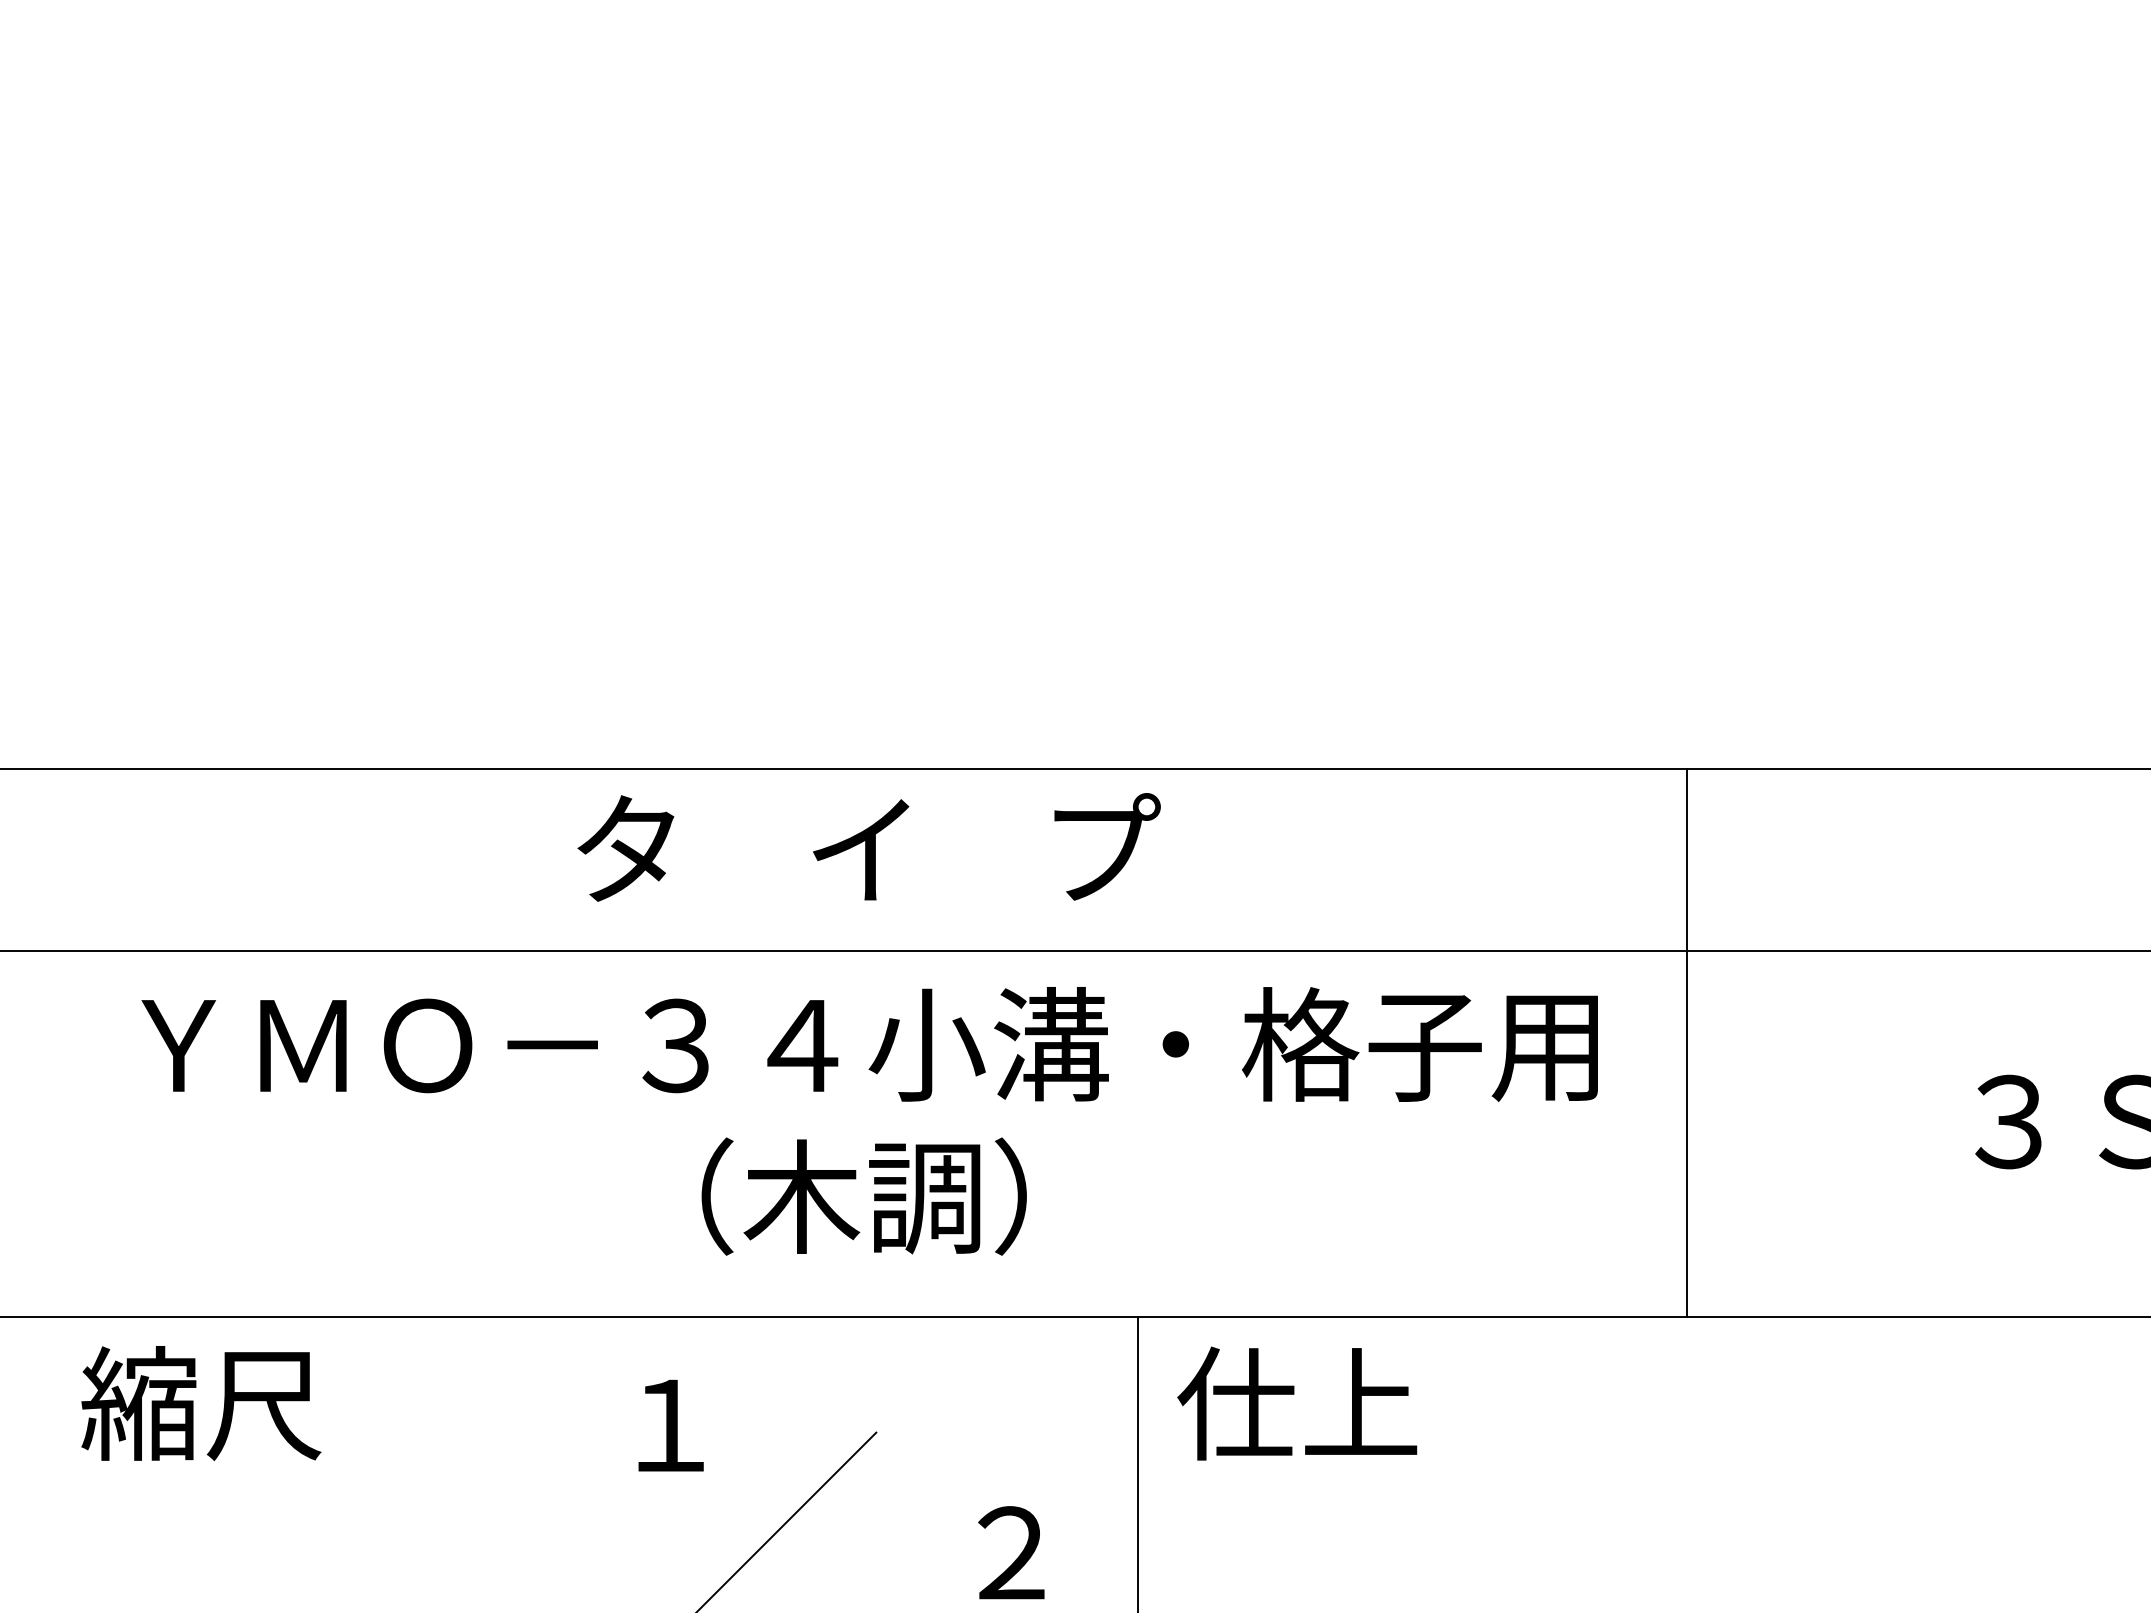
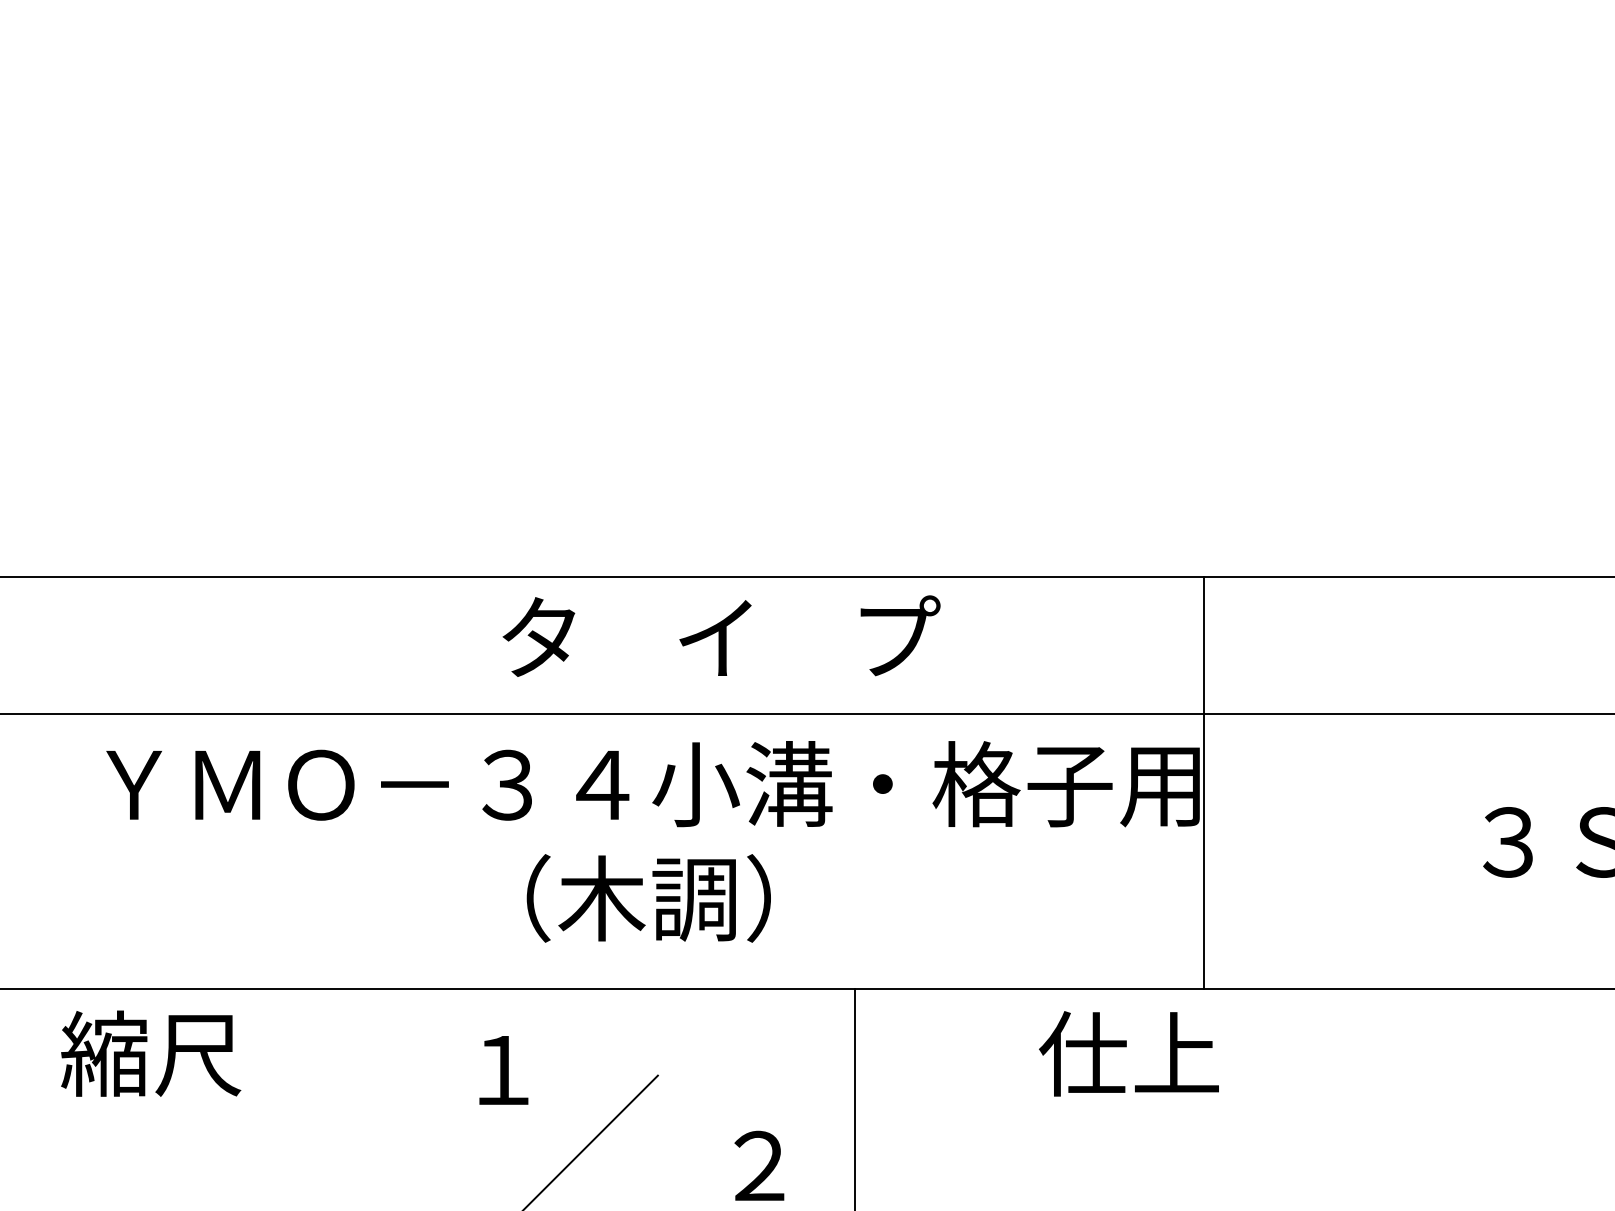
text: (869, 846) -> (721, 635), moved
line: (1686, 1042) -> (1204, 782), moved
text: (1296, 1403) -> (1128, 1053), moved

